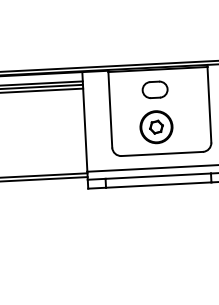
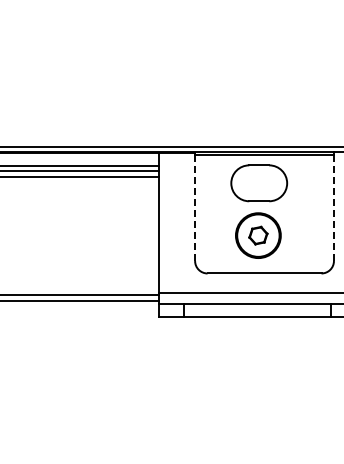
part: (154, 89) -> (258, 183), size x1.6
line: (209, 105) -> (333, 208), solid -> dashed
line: (110, 110) -> (195, 208), solid -> dashed

